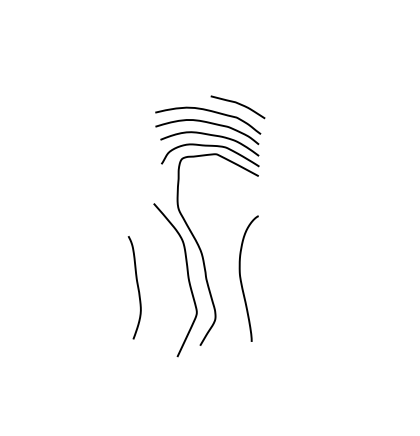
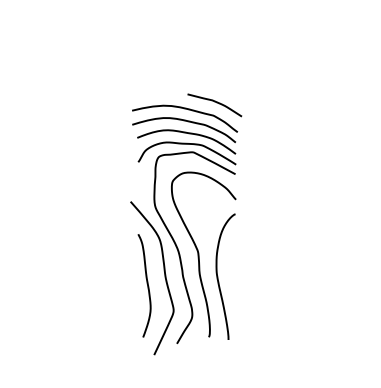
curve: (222, 256) -> (199, 254), added
curve: (137, 287) -> (147, 285), moved

